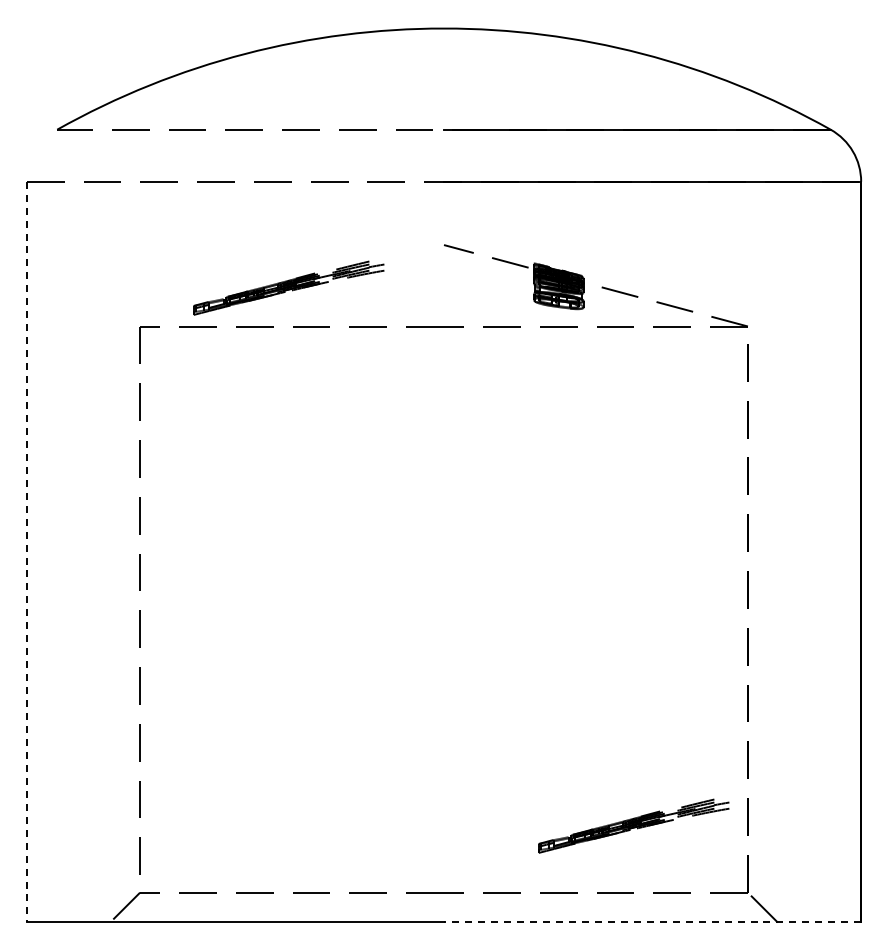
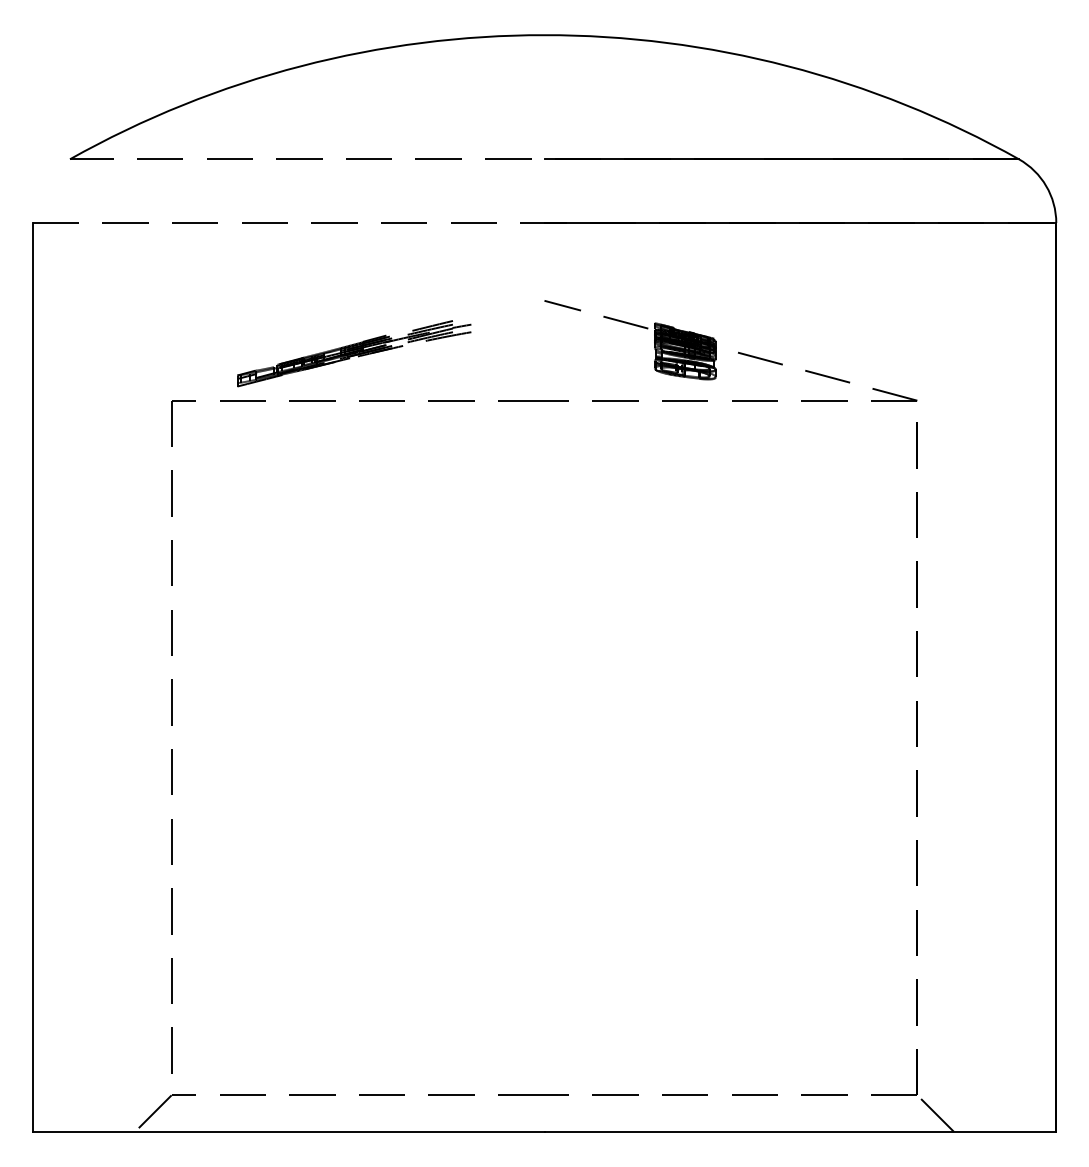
line: (26, 552) -> (32, 677), dashed -> solid
part: (633, 825) -> (776, 1012), removed
line: (652, 922) -> (800, 1131), dashed -> solid

